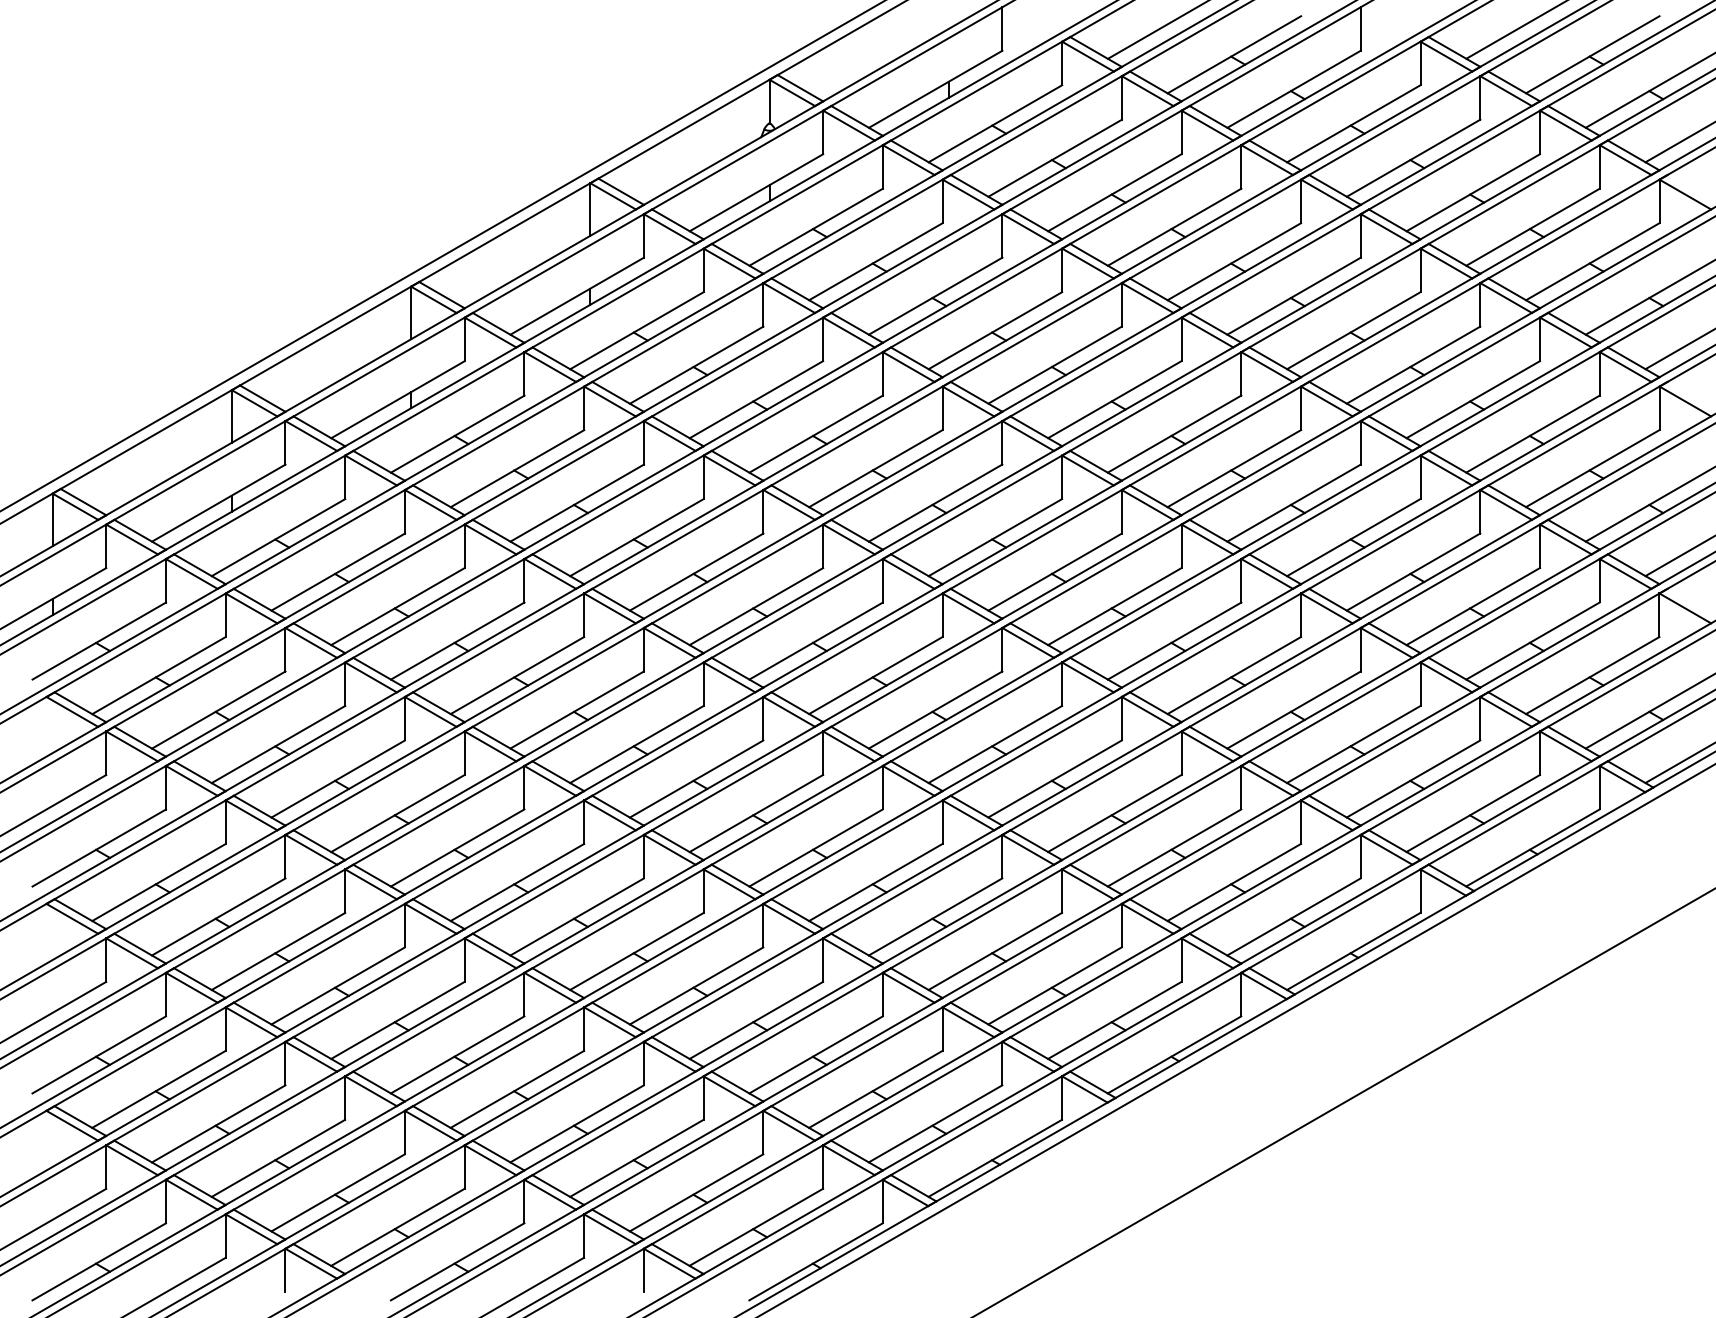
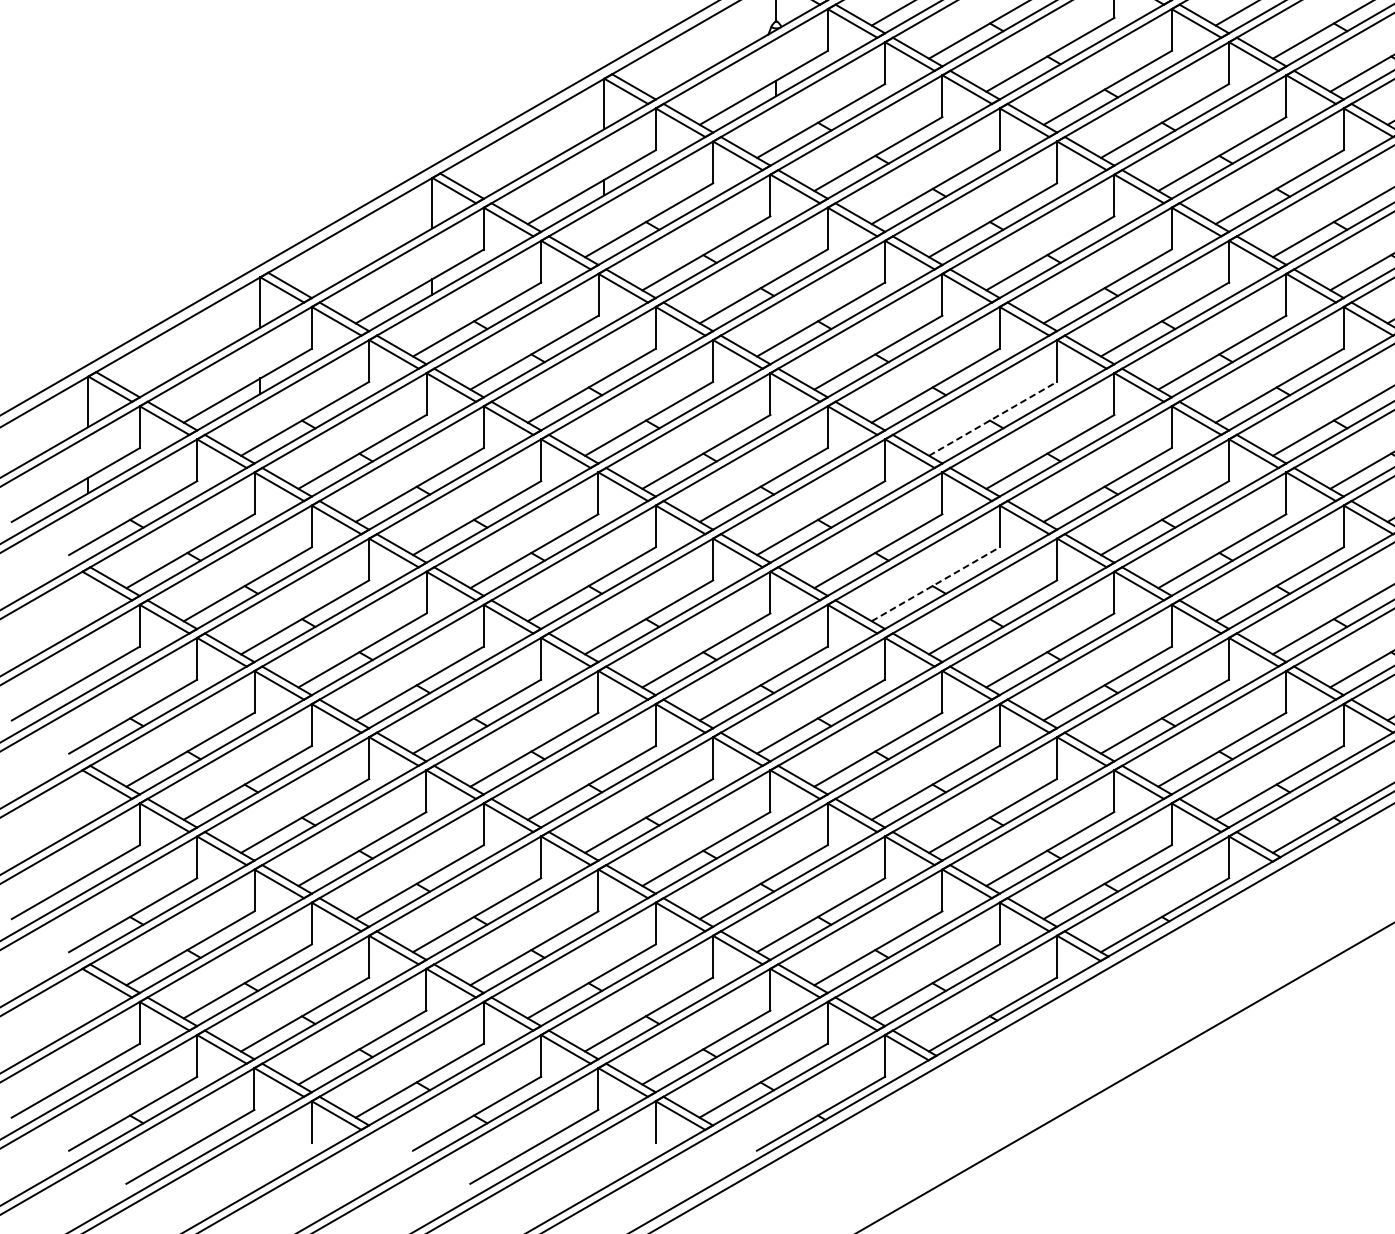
line: (995, 537) -> (993, 418), solid -> dashed
line: (936, 709) -> (936, 583), solid -> dashed

